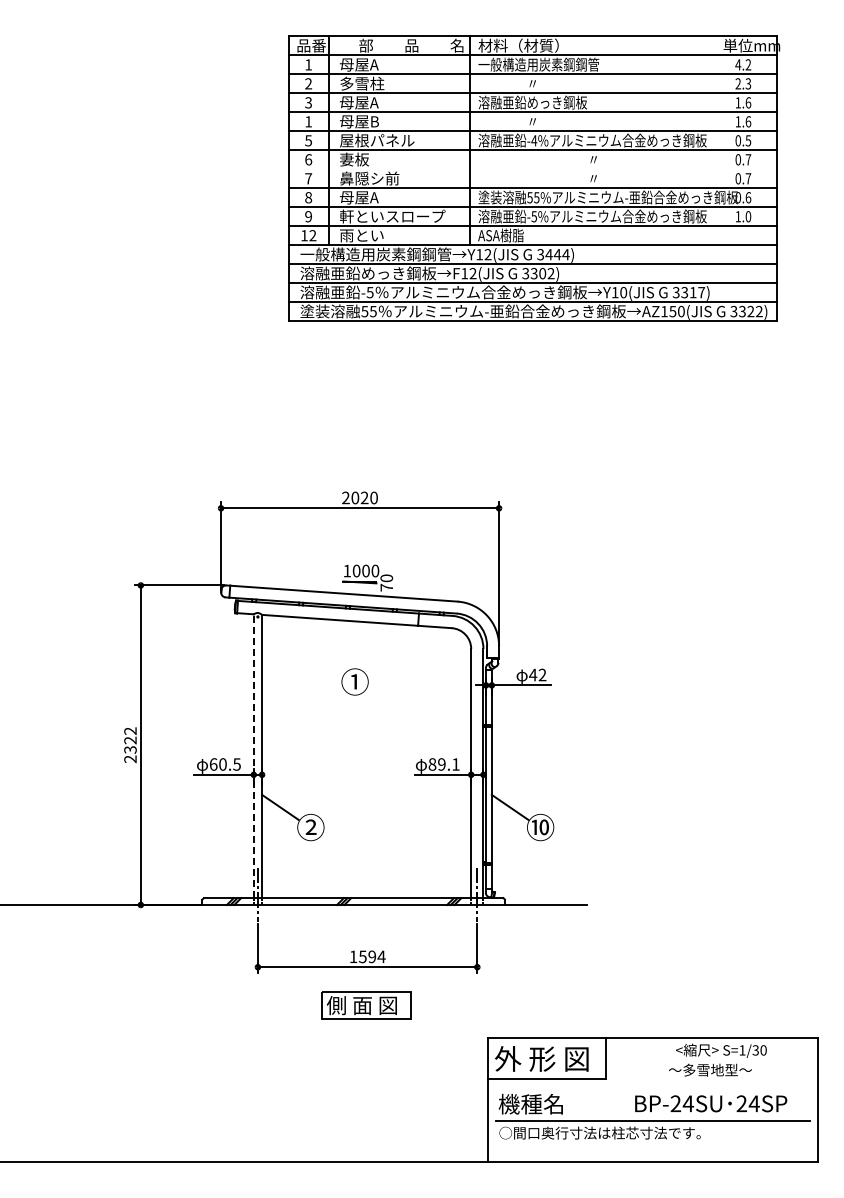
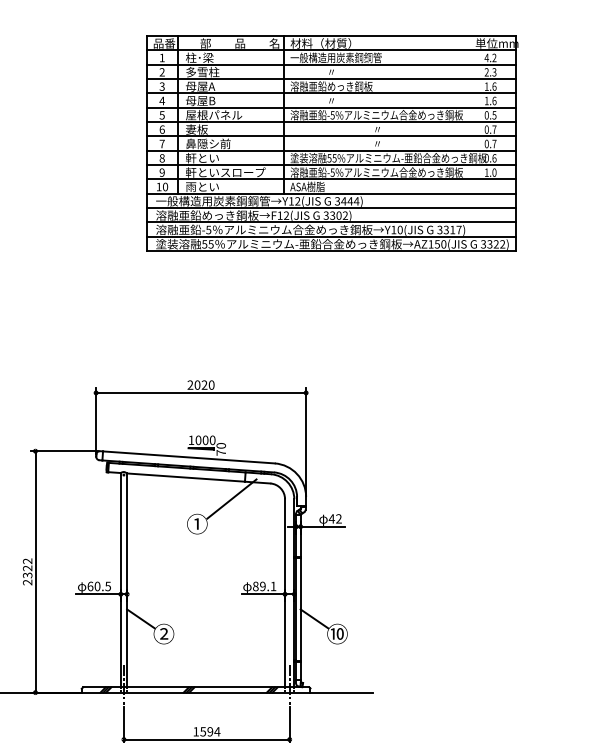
text: (358, 64) -> (199, 57), 母屋A -> 柱･梁
text: (308, 121) -> (162, 100), 1 -> 4
text: (534, 140) -> (332, 115), -4% -> -5%
line: (532, 168) -> (331, 136), added
text: (361, 197) -> (202, 158), 母屋A -> 軒とい
text: (312, 235) -> (165, 186), 12 -> 10
line: (400, 648) -> (231, 498), added
line: (253, 756) -> (120, 580), dashed -> solid

